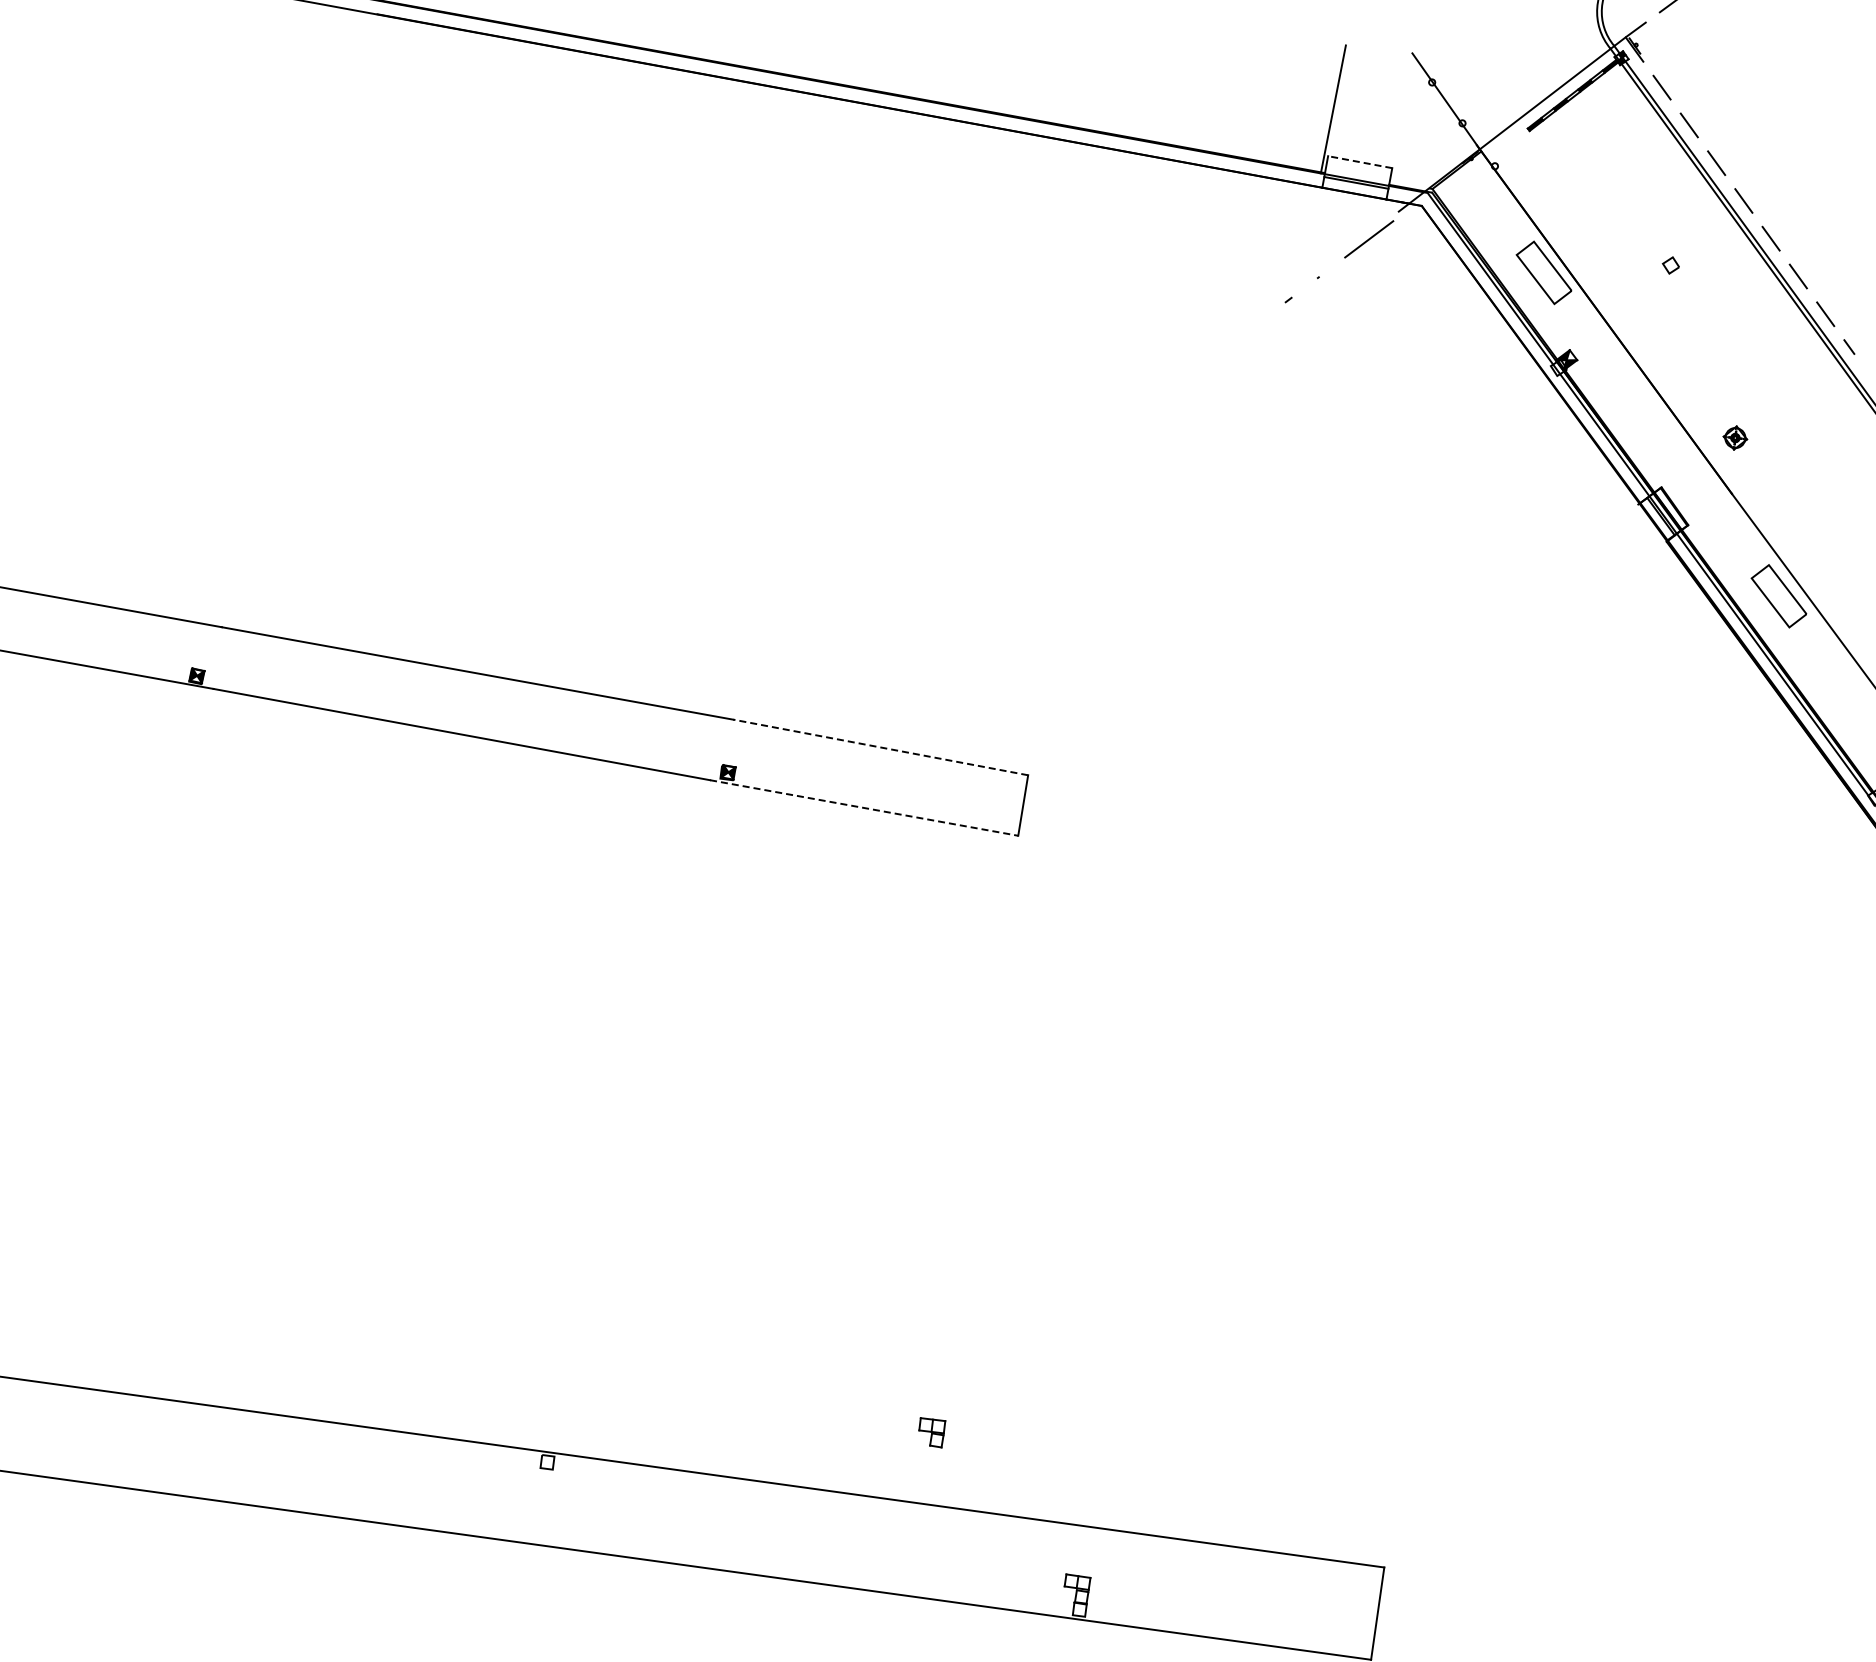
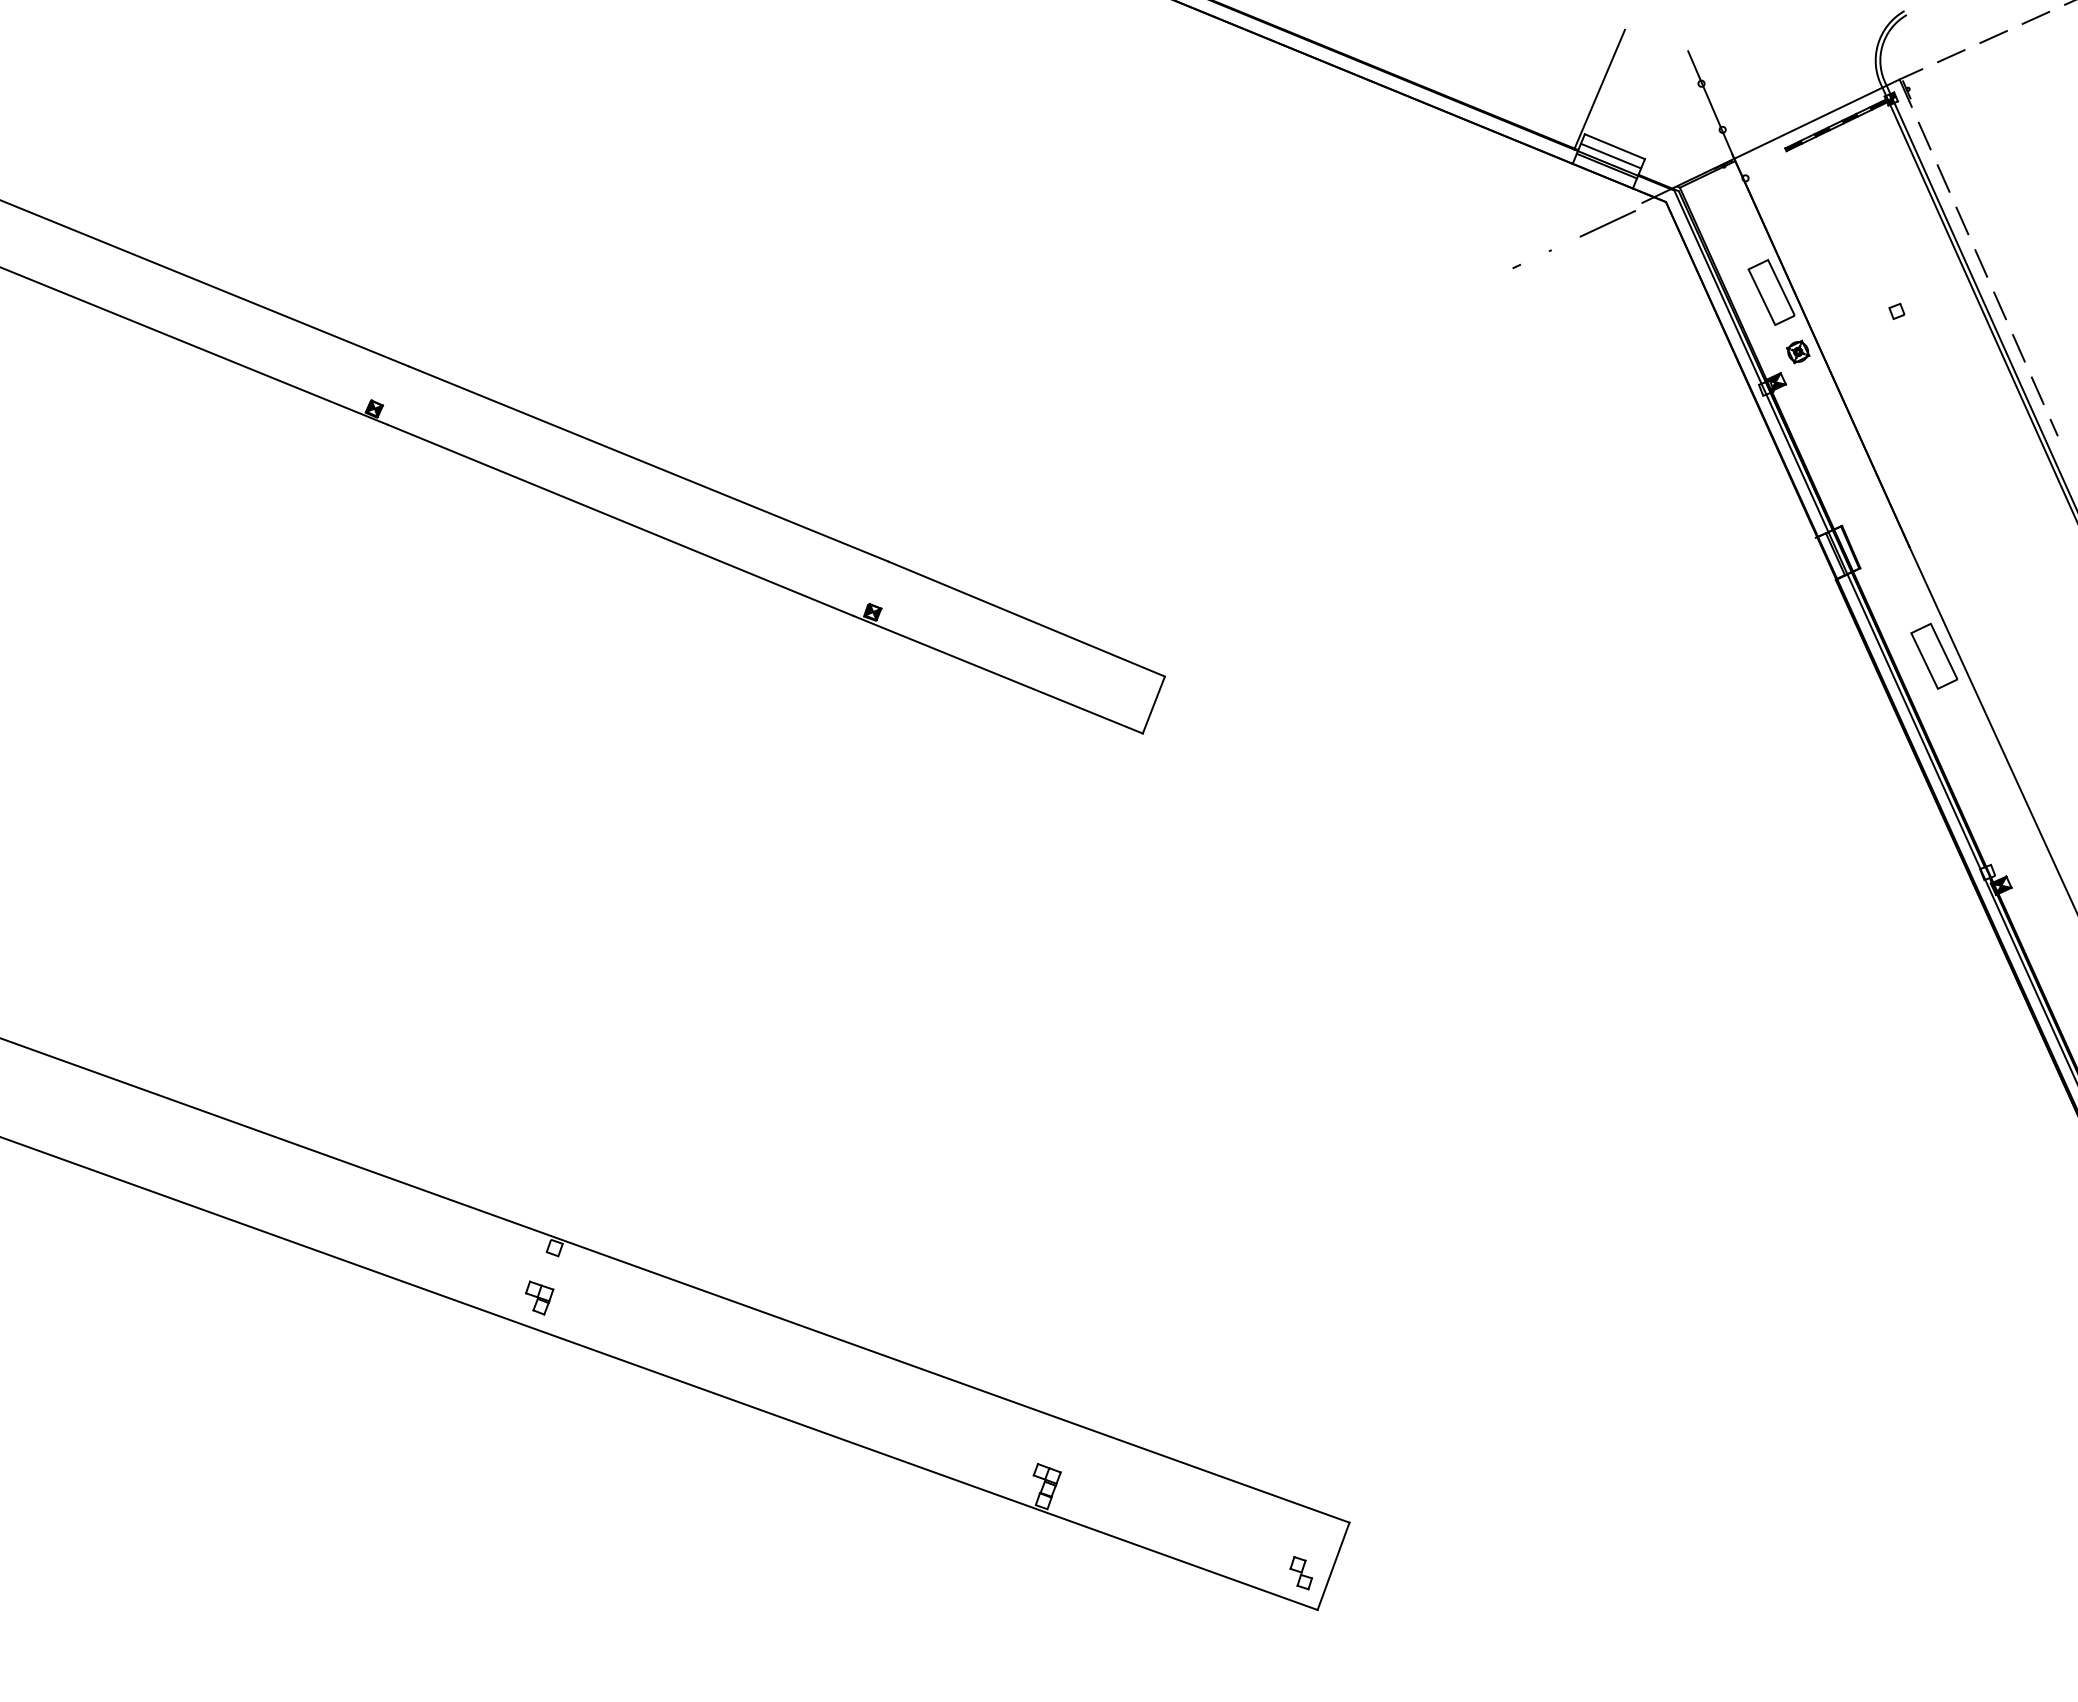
line: (1359, 162) -> (1614, 146), dashed -> solid
line: (1357, 171) -> (1610, 155), added
part: (1735, 437) -> (1798, 351), moved
line: (880, 747) -> (1026, 619), dashed -> solid
line: (864, 807) -> (998, 674), dashed -> solid
part: (933, 1431) -> (539, 1297), moved
part: (1346, 1627) -> (1300, 1573), added

